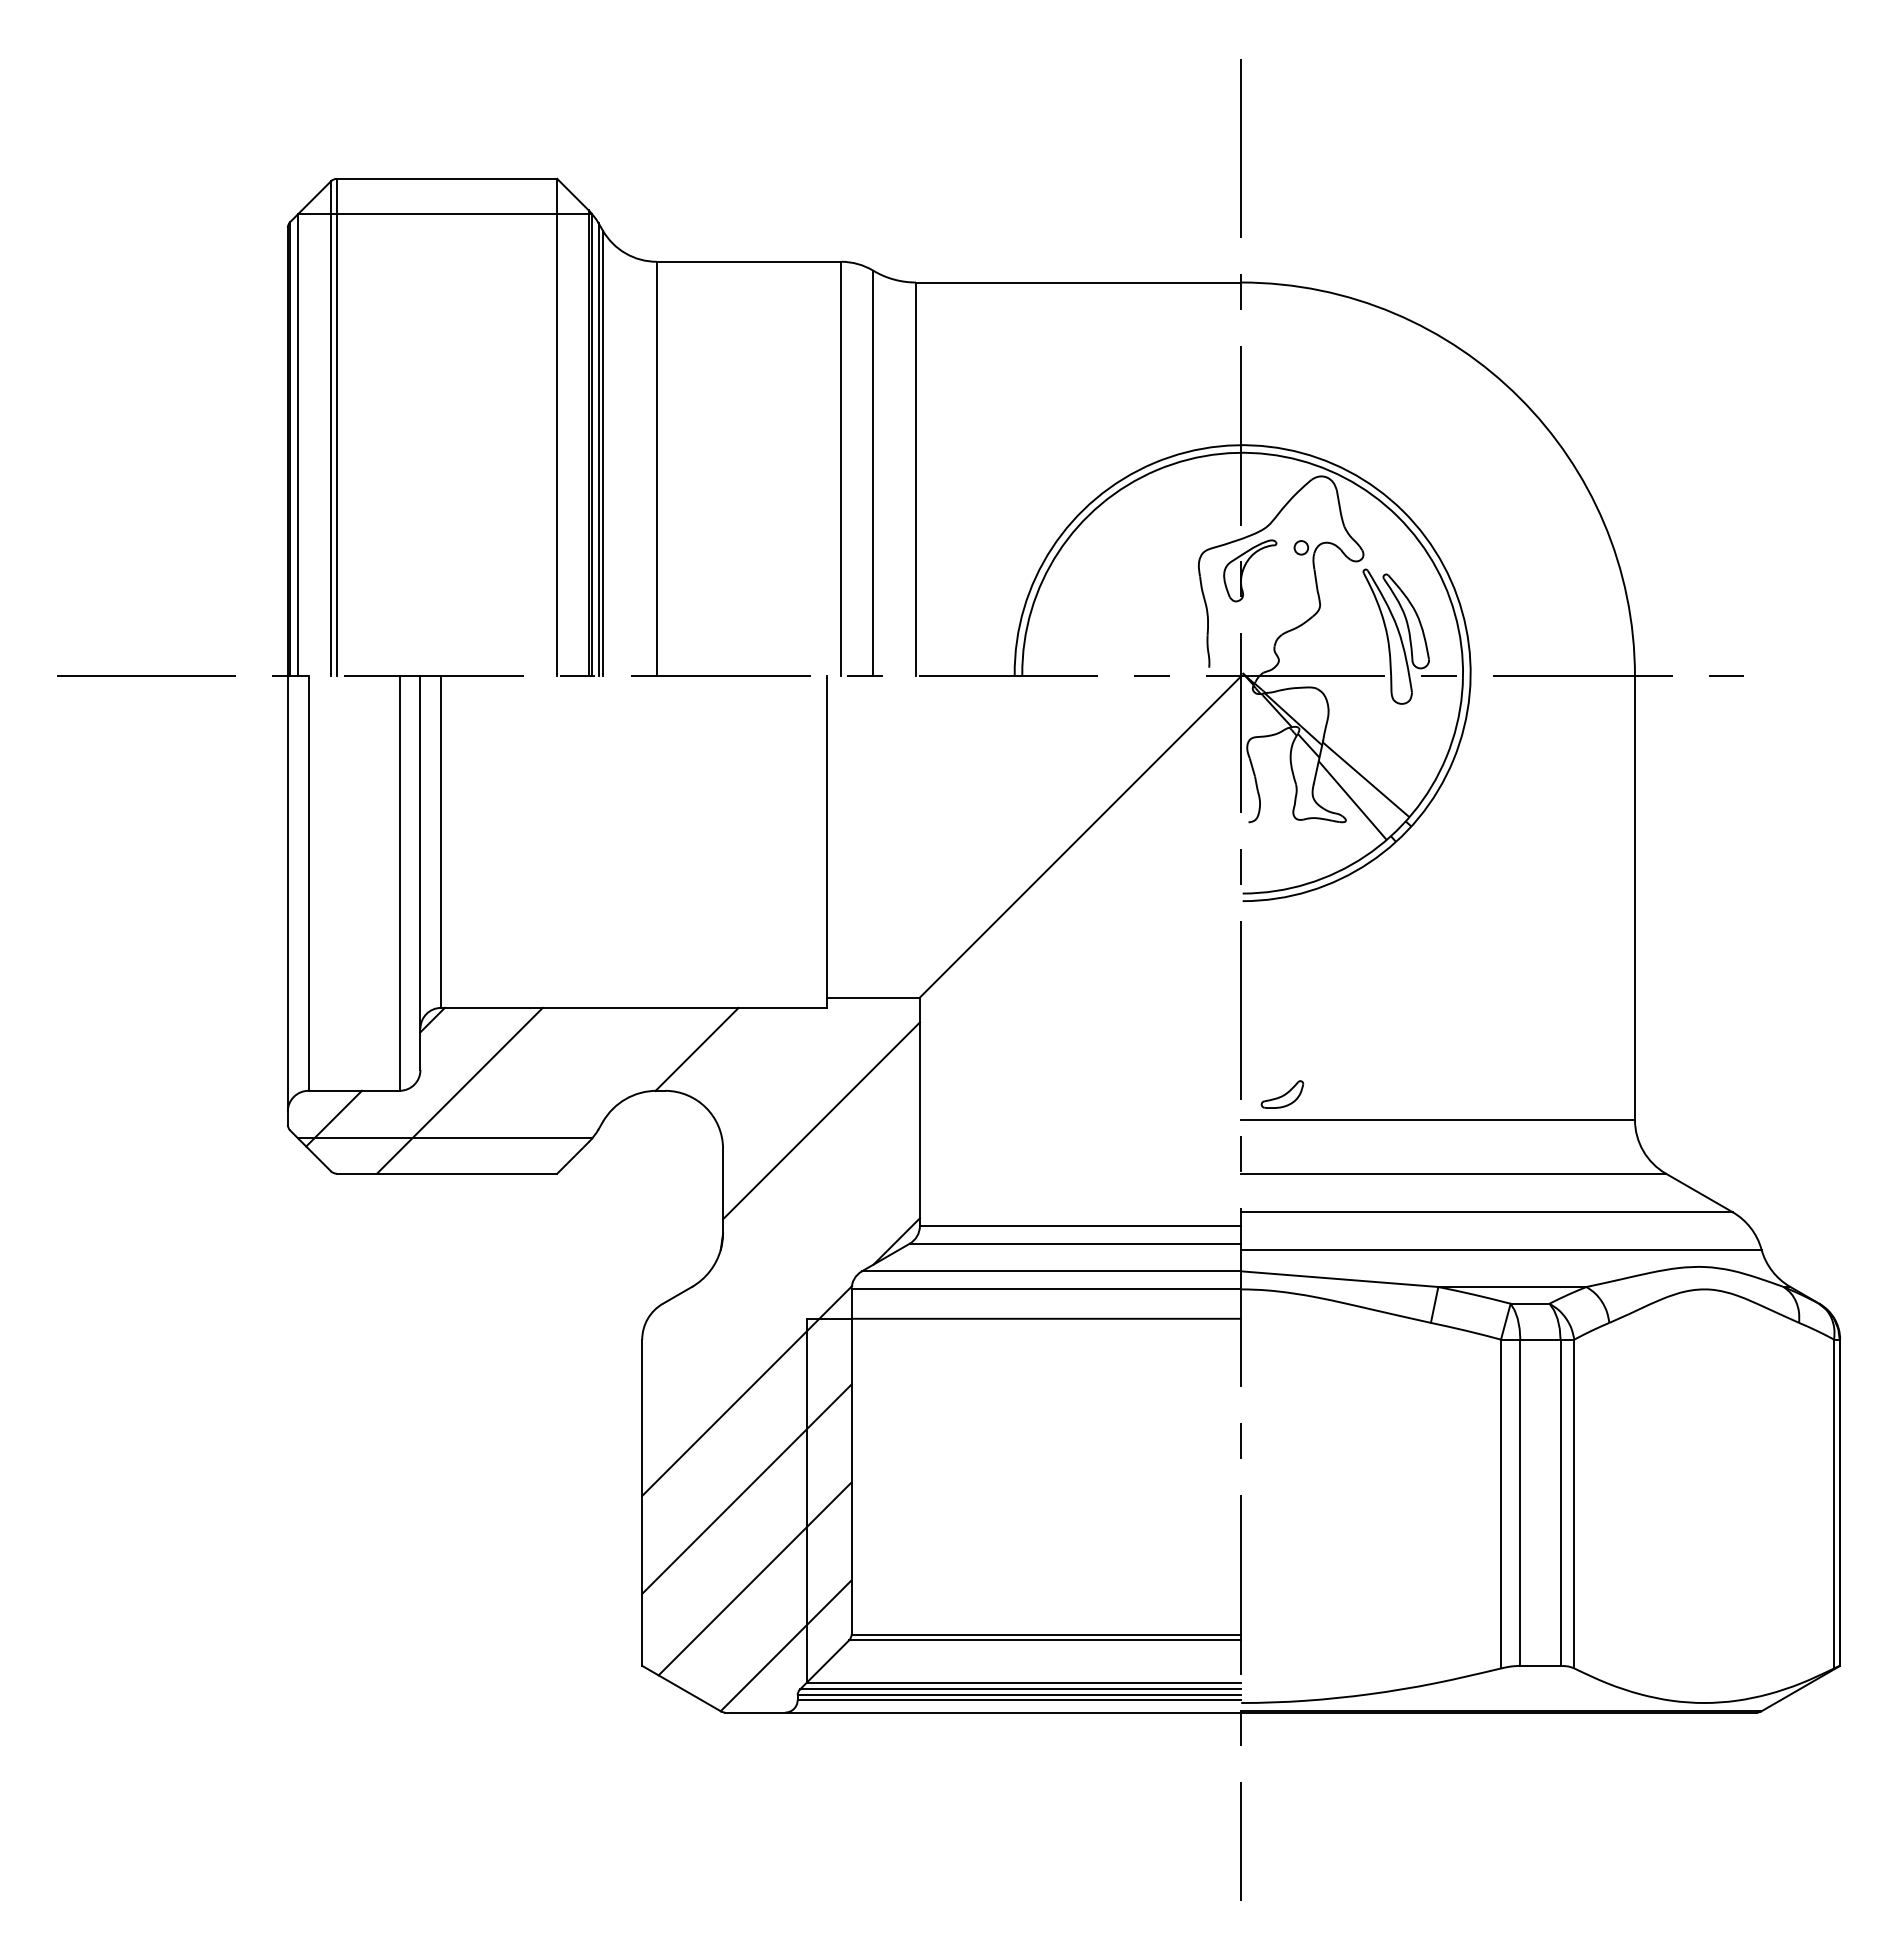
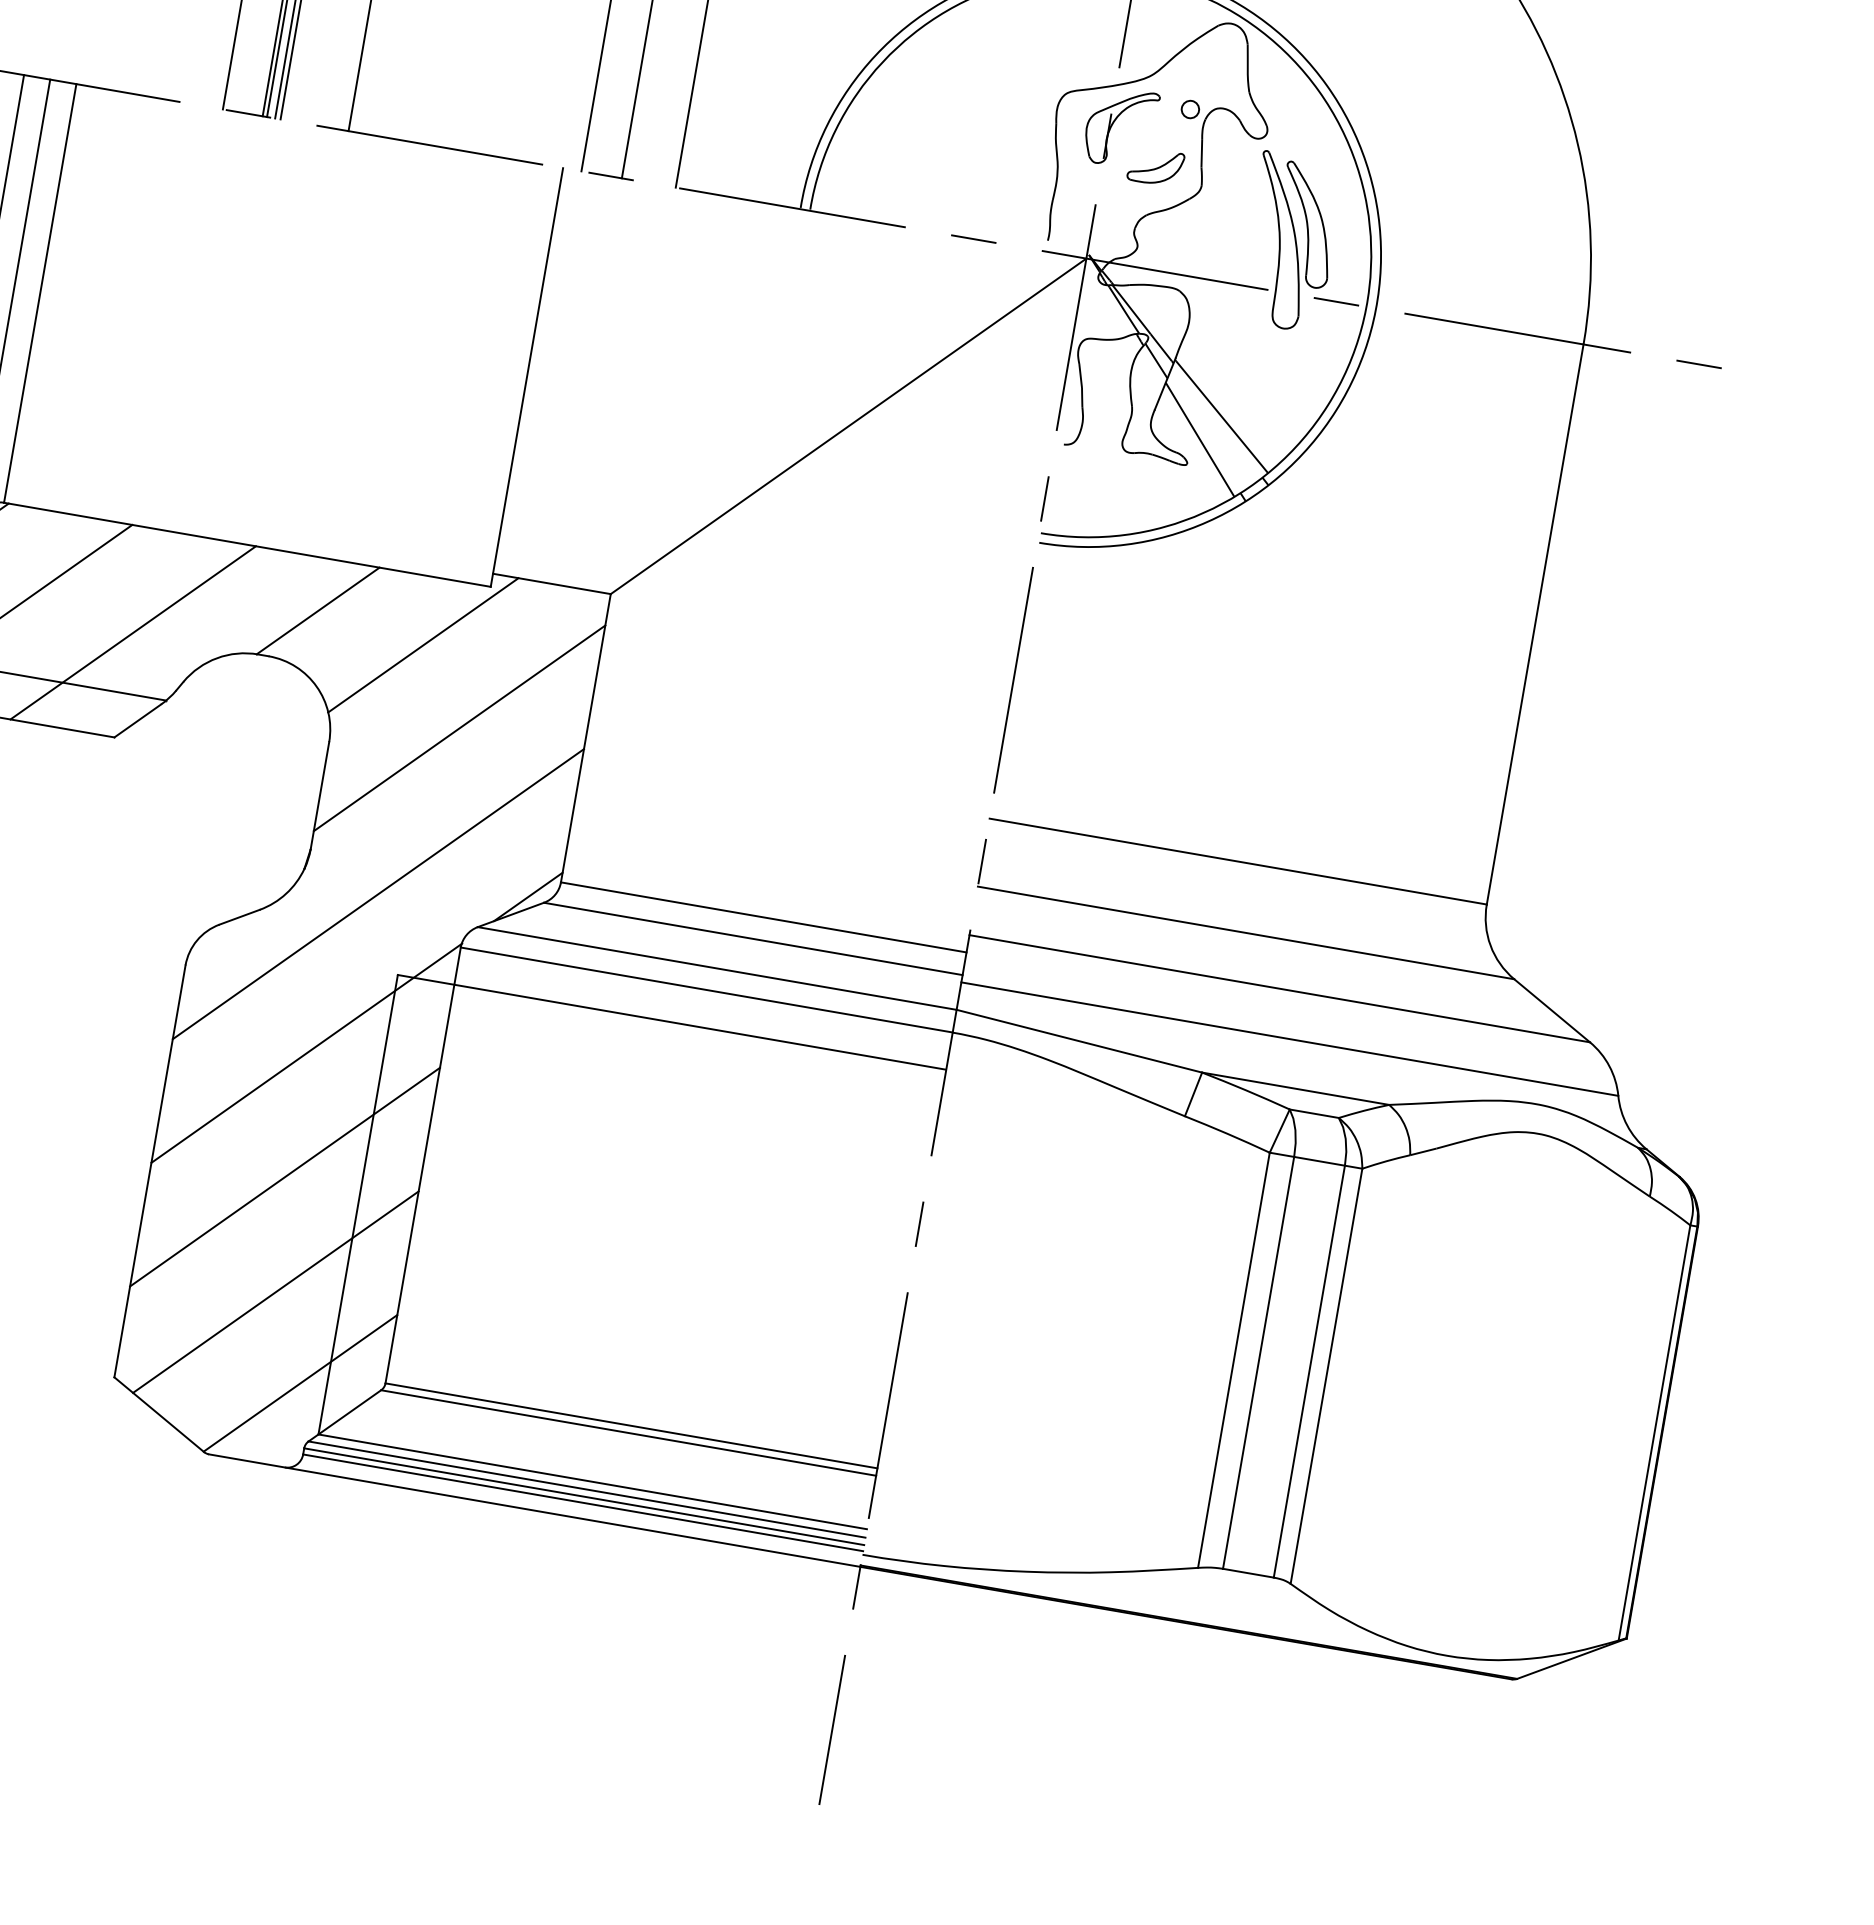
line: (782, 1061) -> (423, 644), added
line: (557, 1090) -> (132, 632), added
part: (1282, 1094) -> (1155, 166), moved
line: (780, 1259) -> (377, 894), added

